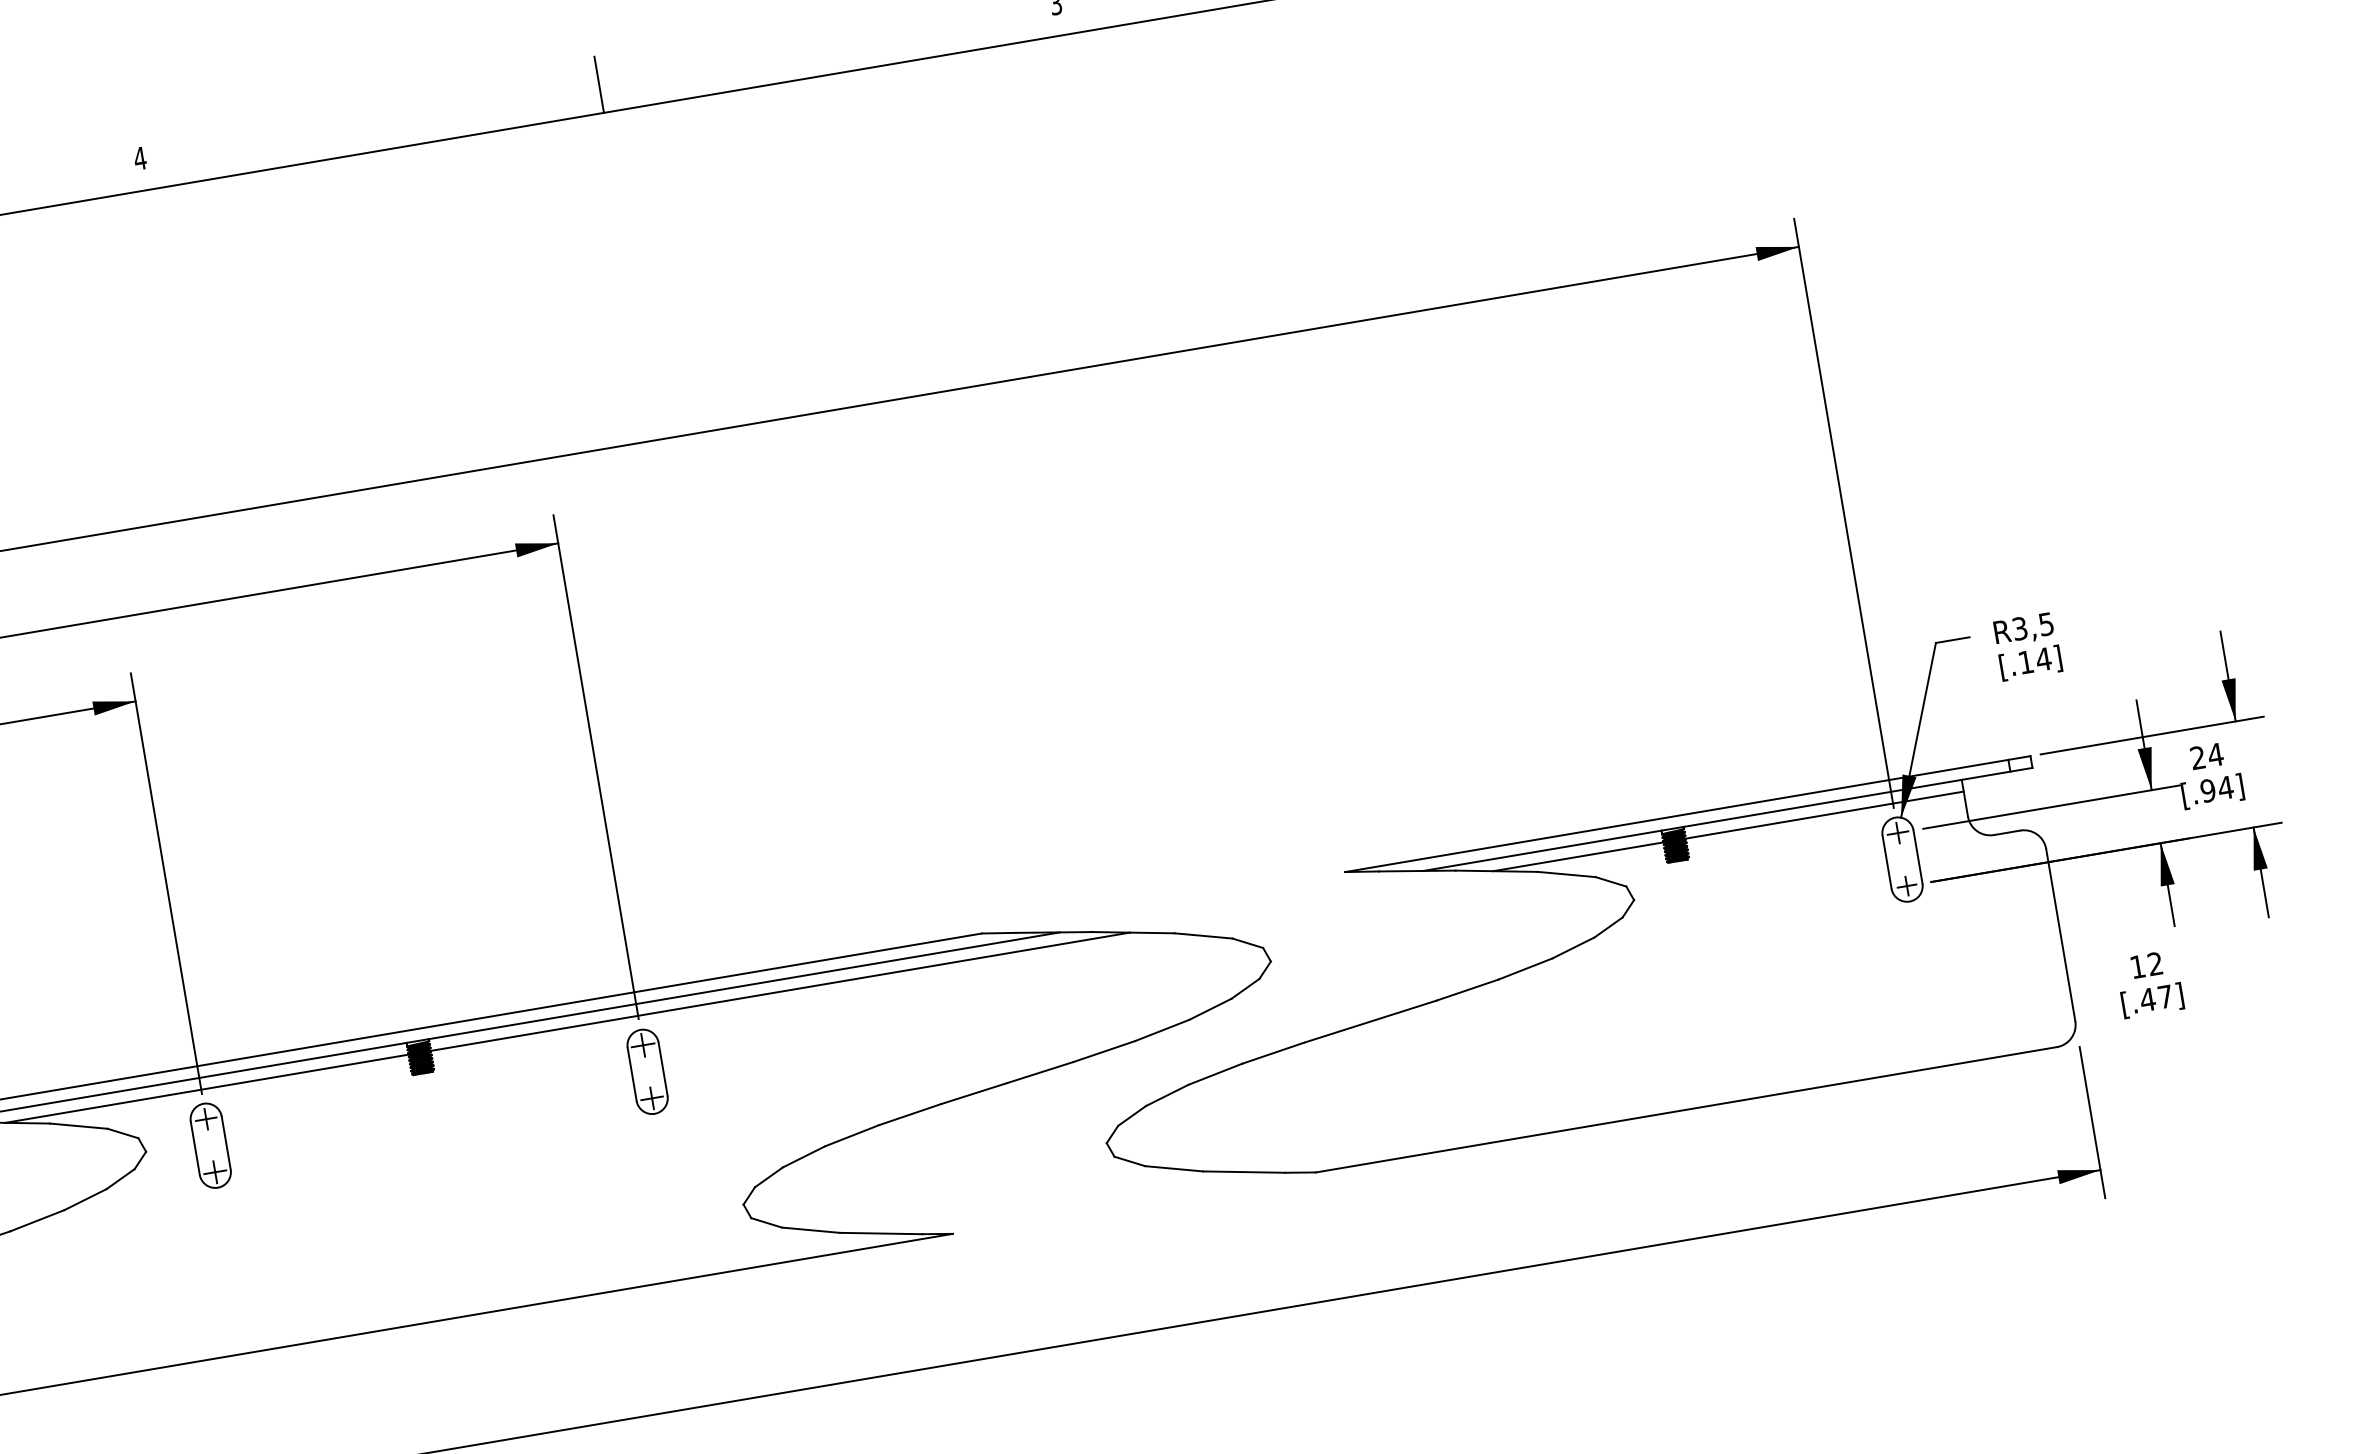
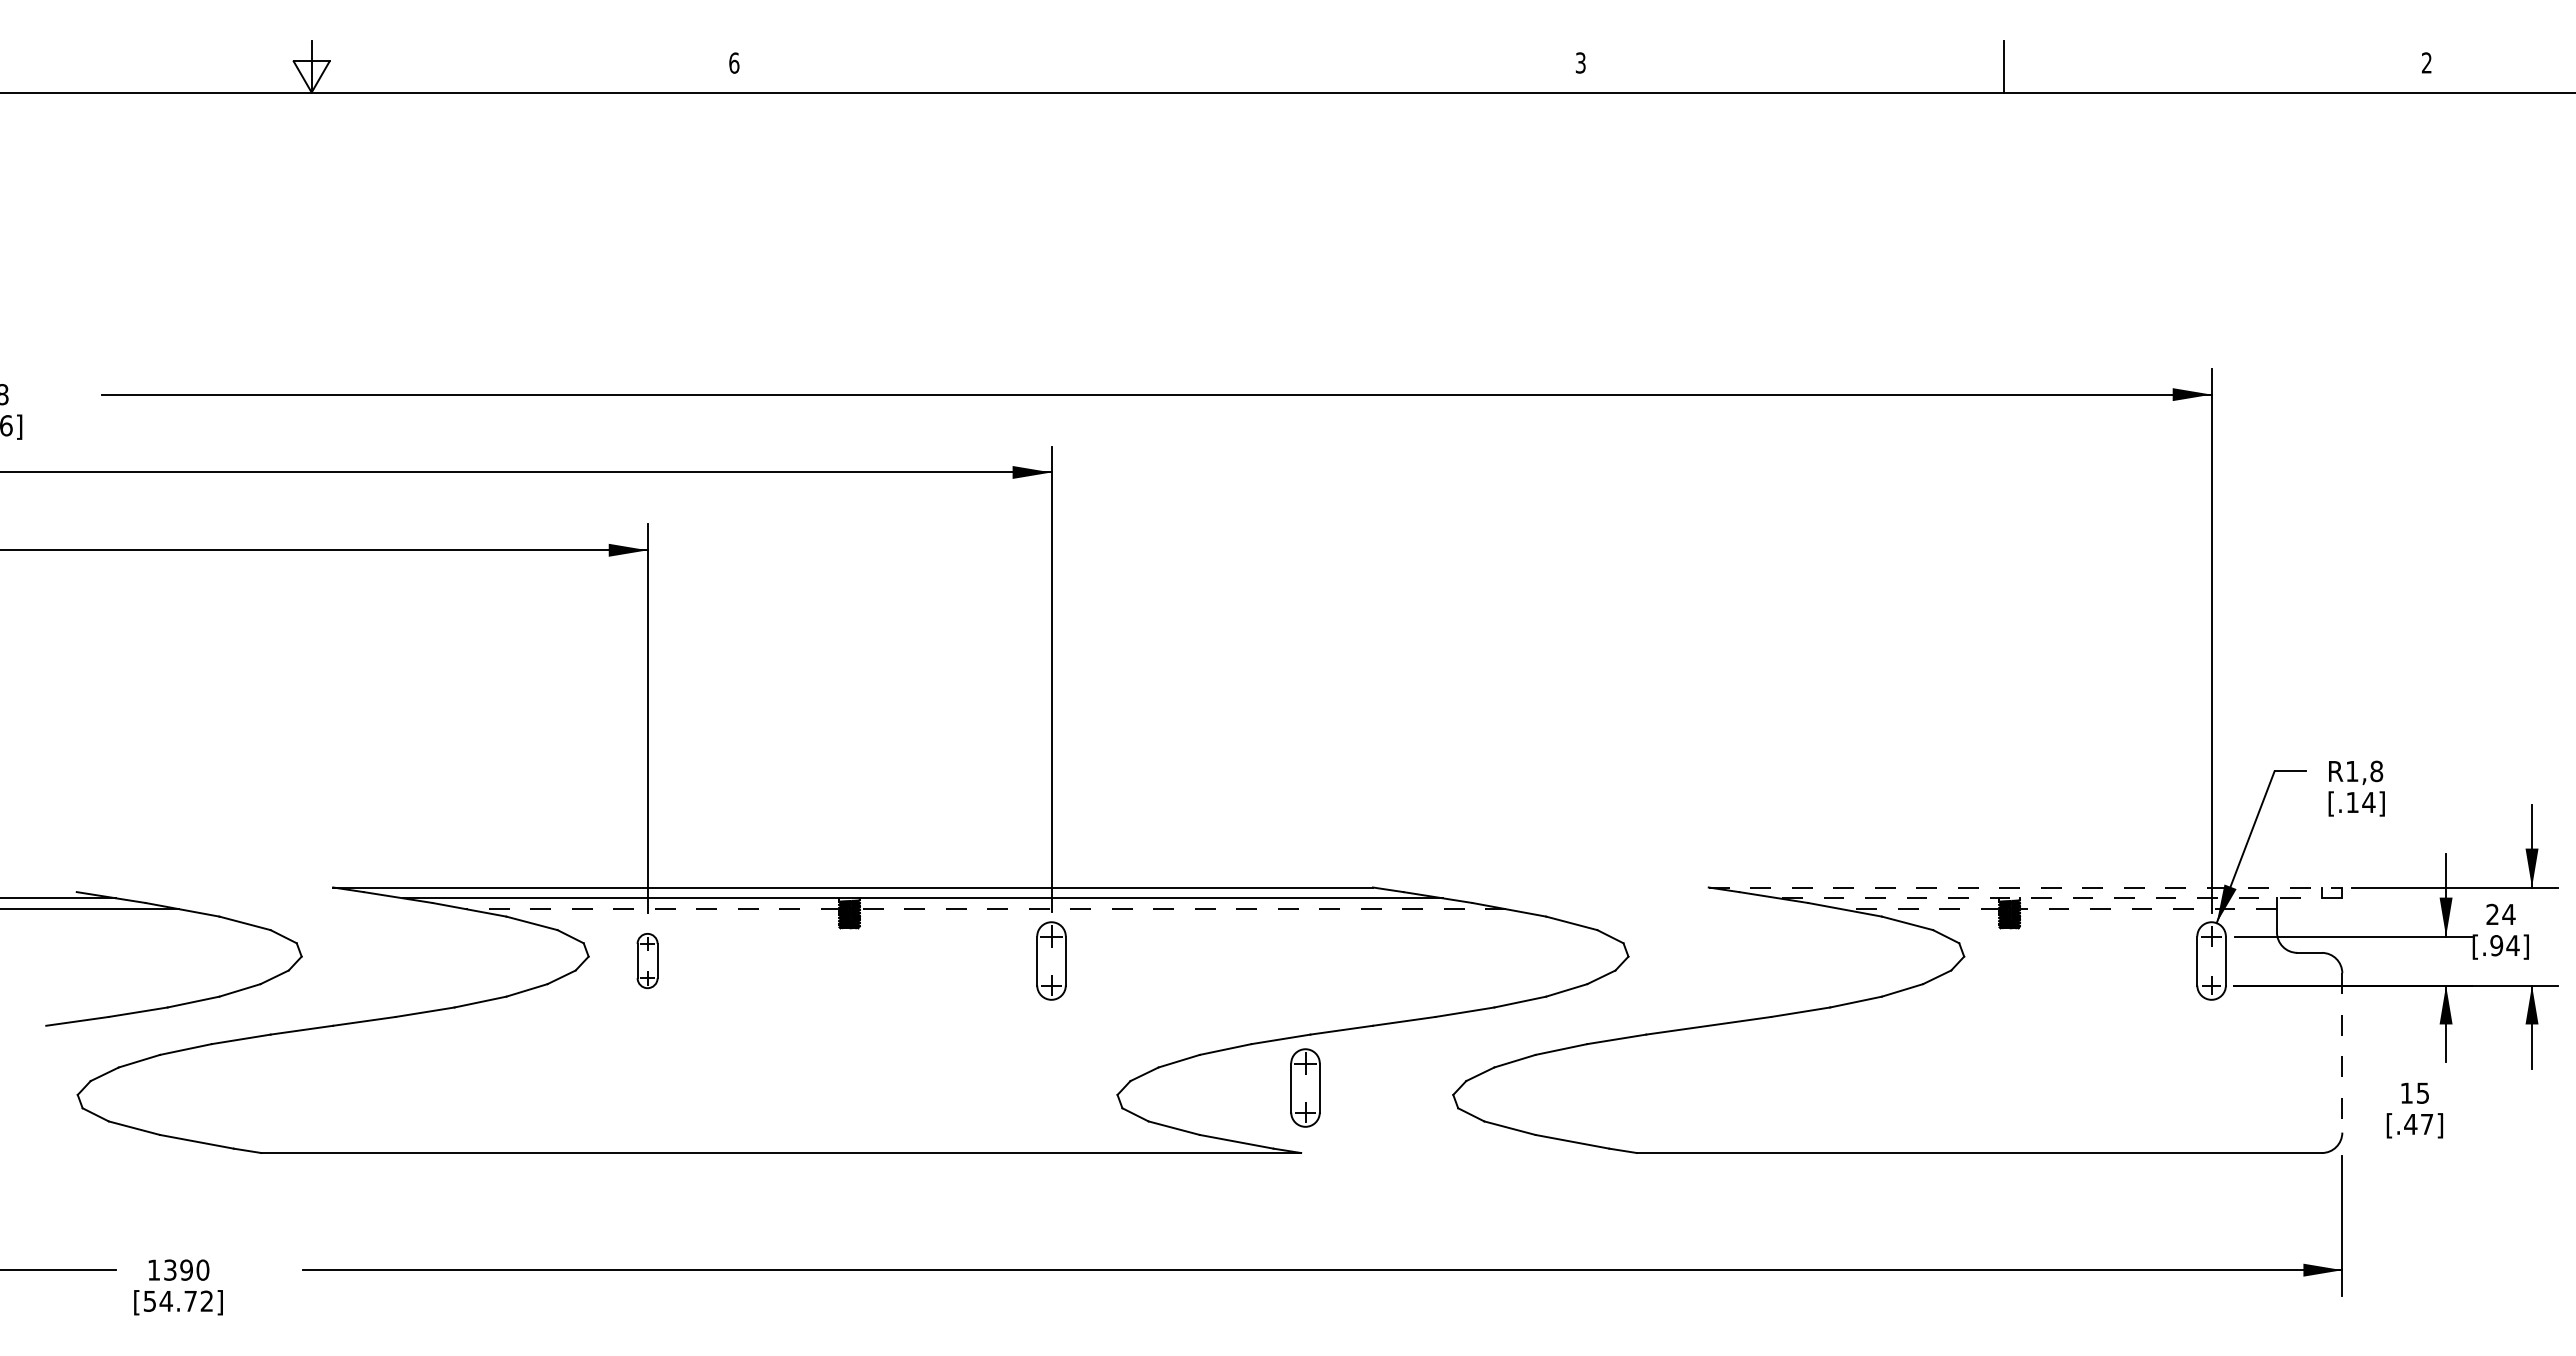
line: (599, 84) -> (1158, 66), removed
text: (139, 158) -> (733, 62), 4 -> 6
text: (2033, 626) -> (2364, 771), R3,5 -> R1,8
line: (1687, 814) -> (2025, 887), solid -> dashed
line: (1824, 815) -> (2148, 909), solid -> dashed
line: (1727, 819) -> (2060, 898), solid -> dashed
line: (1579, 856) -> (1921, 909), solid -> dashed
line: (2060, 934) -> (2342, 1052), solid -> dashed
text: (2154, 963) -> (2422, 1092), 12 -> 15
line: (779, 992) -> (1182, 909), solid -> dashed
line: (207, 1088) -> (653, 909), solid -> dashed
part: (210, 1145) -> (647, 960), size x0.7
part: (945, 1162) -> (1305, 1087), added

